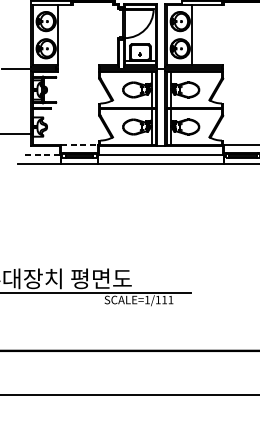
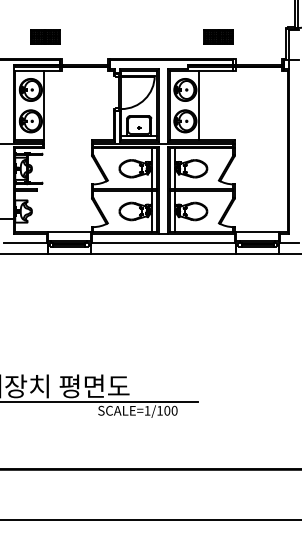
line: (79, 145) -> (69, 232), dashed -> solid
line: (40, 154) -> (24, 243), dashed -> solid
text: (167, 299) -> (170, 410), SCALE=1/111 -> SCALE=1/100

